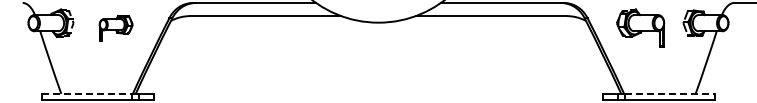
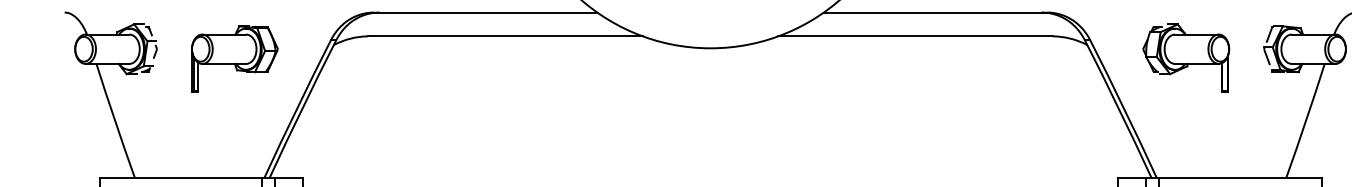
part: (115, 28) -> (233, 58), size x1.43
line: (86, 93) -> (180, 176), dashed -> solid
line: (670, 93) -> (1240, 176), dashed -> solid

